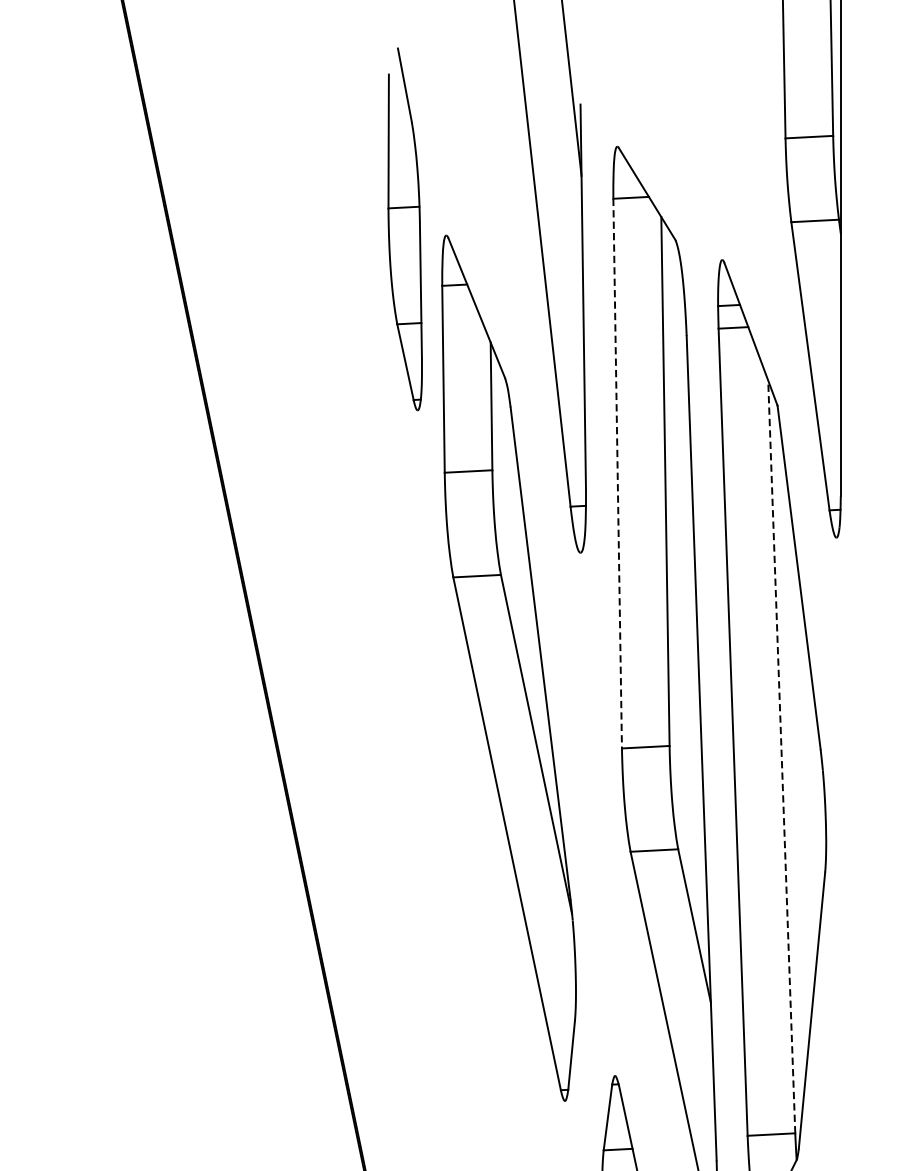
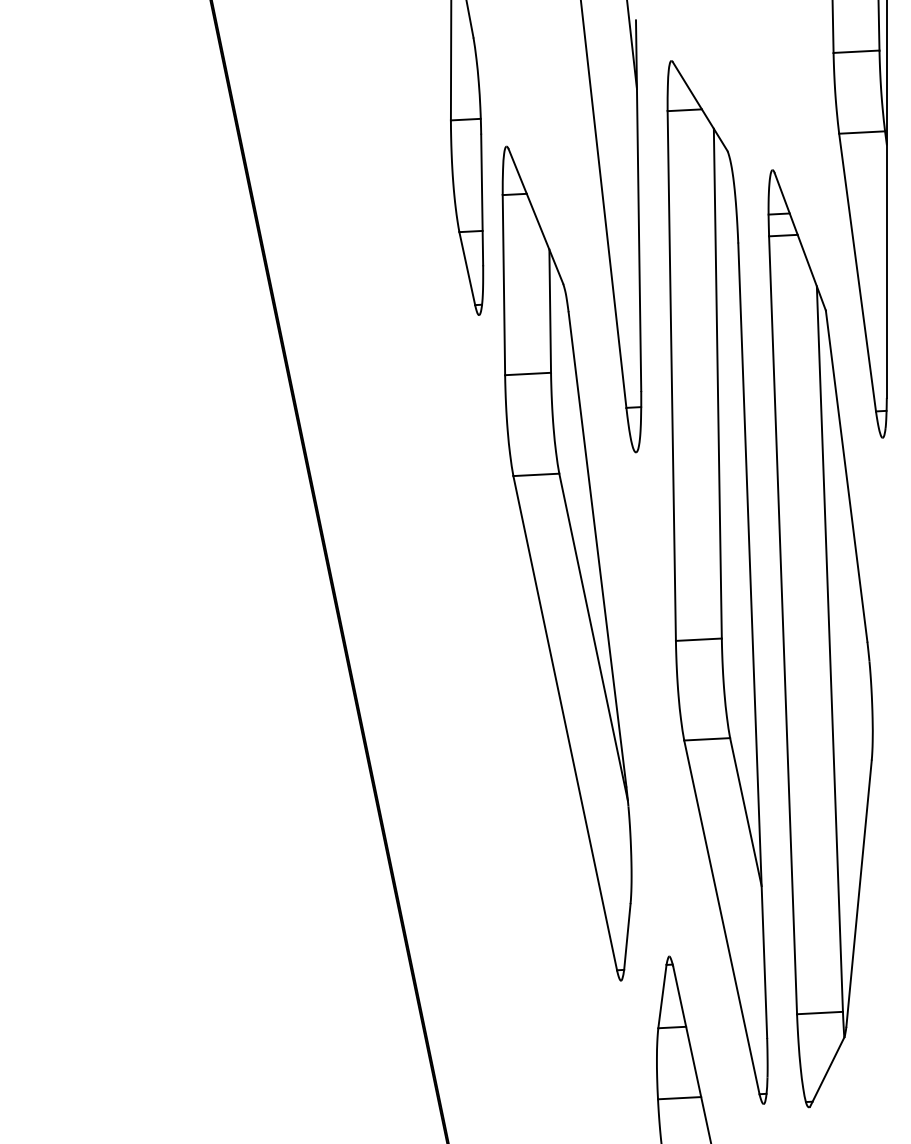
line: (617, 474) -> (671, 376), dashed -> solid
line: (781, 757) -> (829, 649), dashed -> solid

